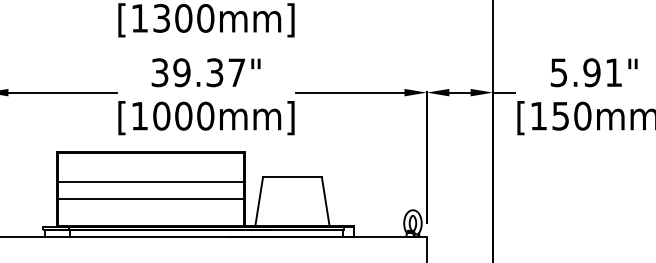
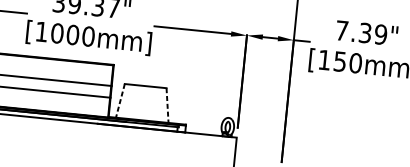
text: (586, 72) -> (361, 32), 5.91" -> 7.39"
line: (259, 202) -> (120, 101), solid -> dashed
line: (325, 202) -> (167, 106), solid -> dashed

